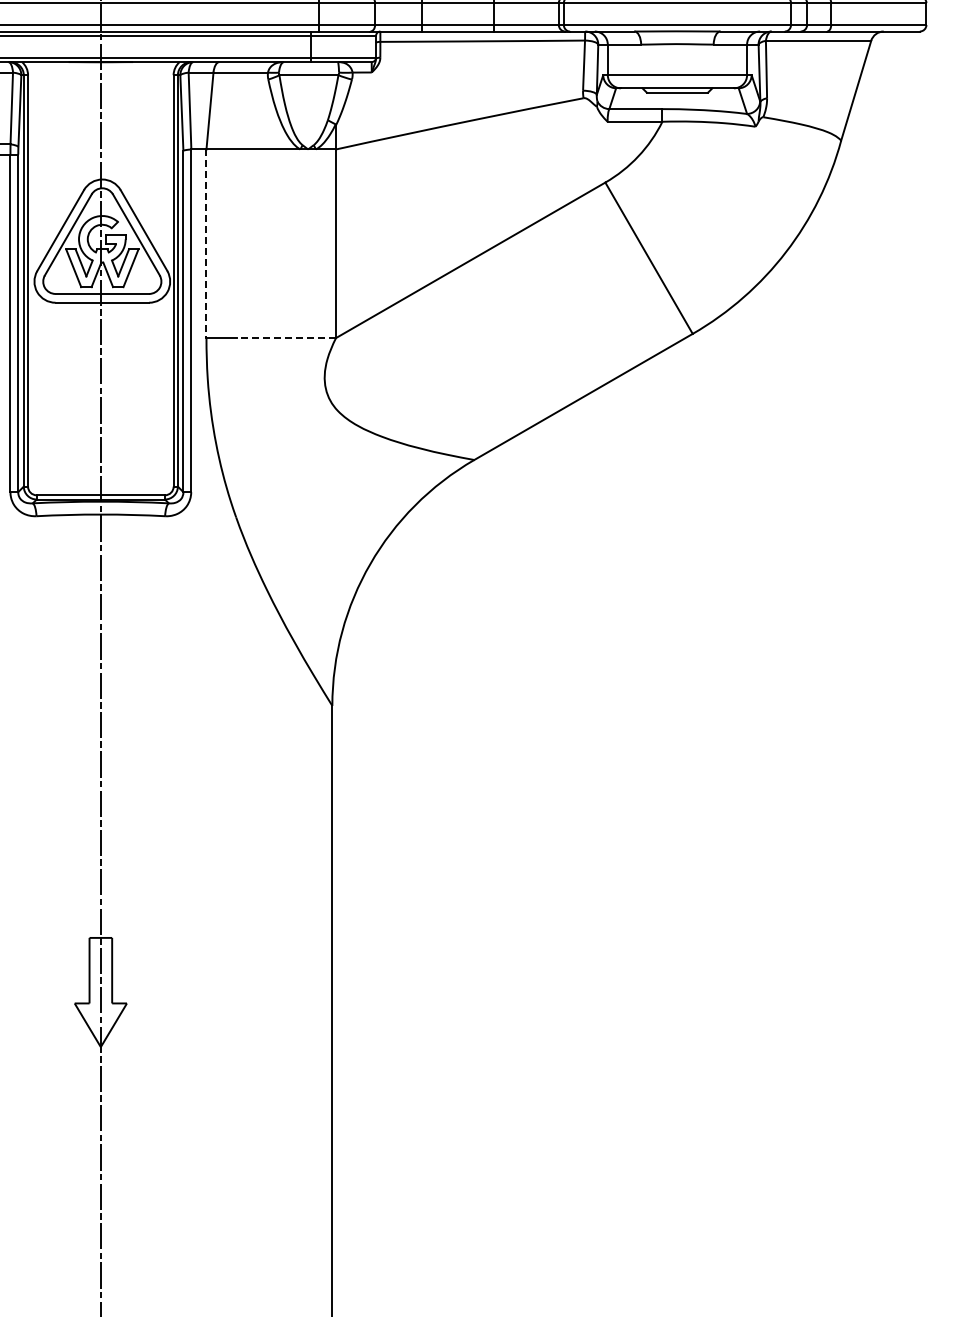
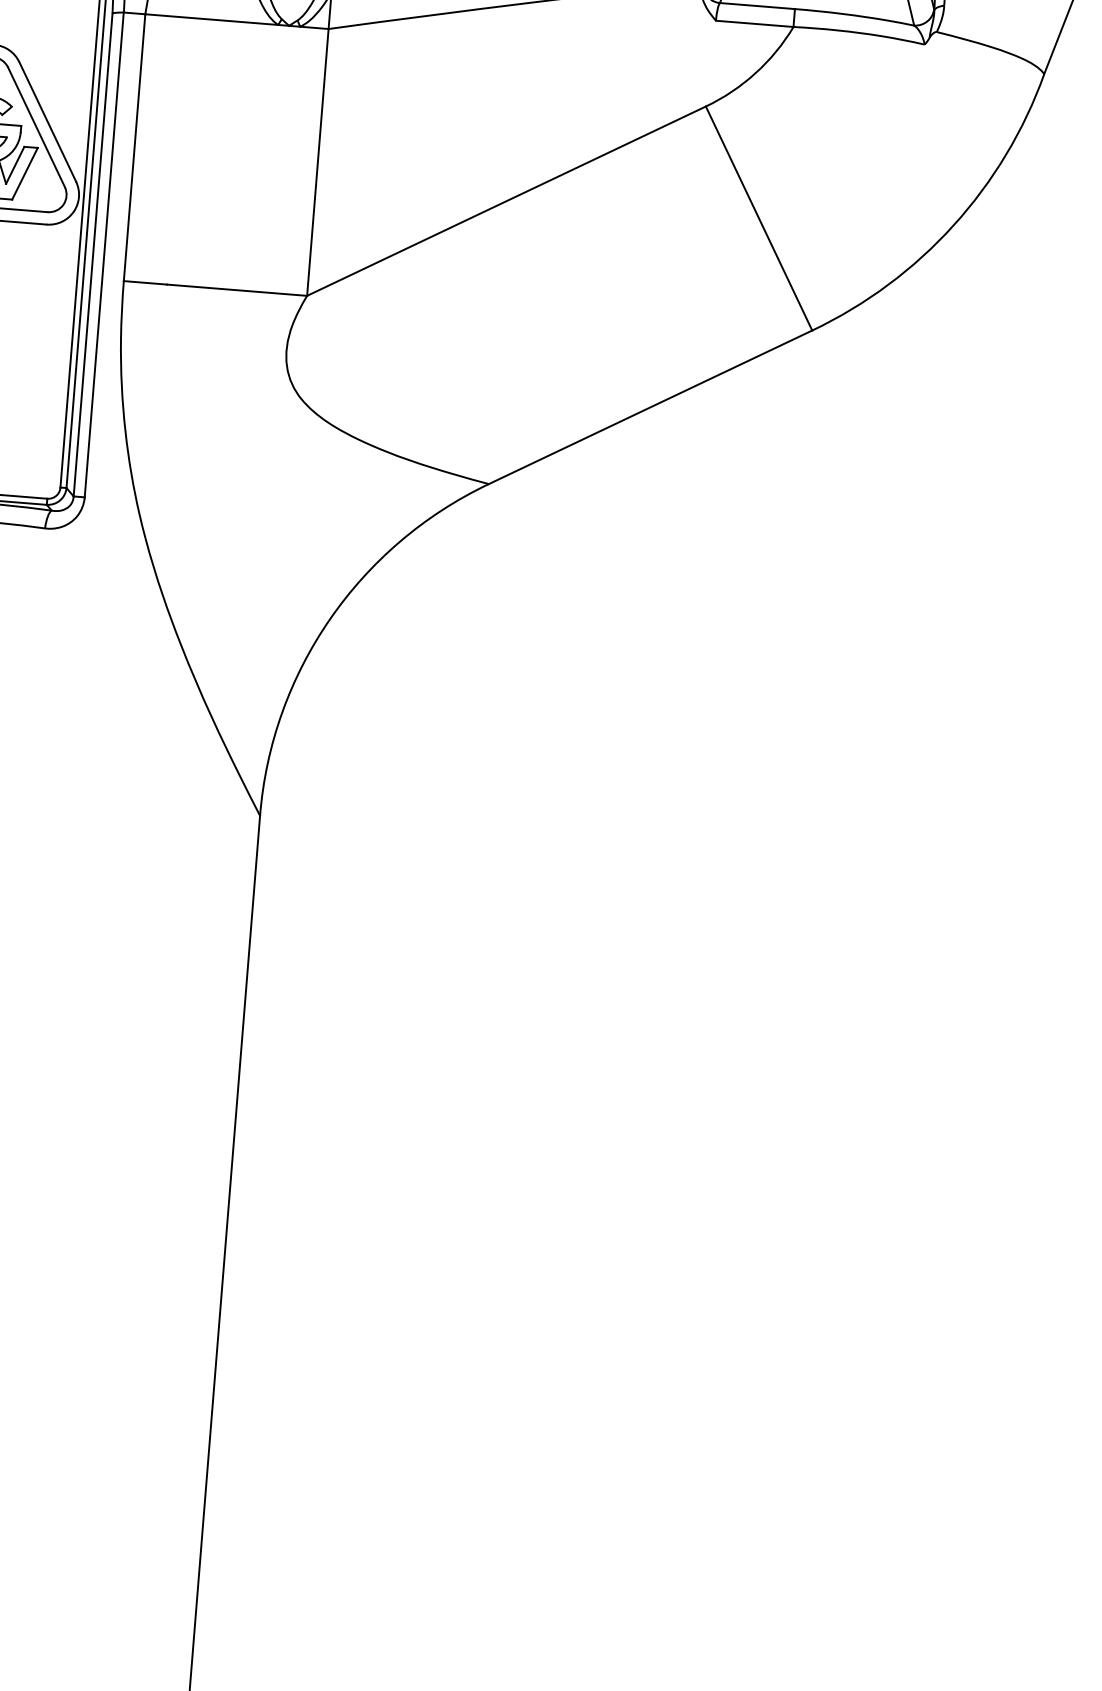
line: (206, 244) -> (134, 148), dashed -> solid
line: (286, 338) -> (237, 290), dashed -> solid

